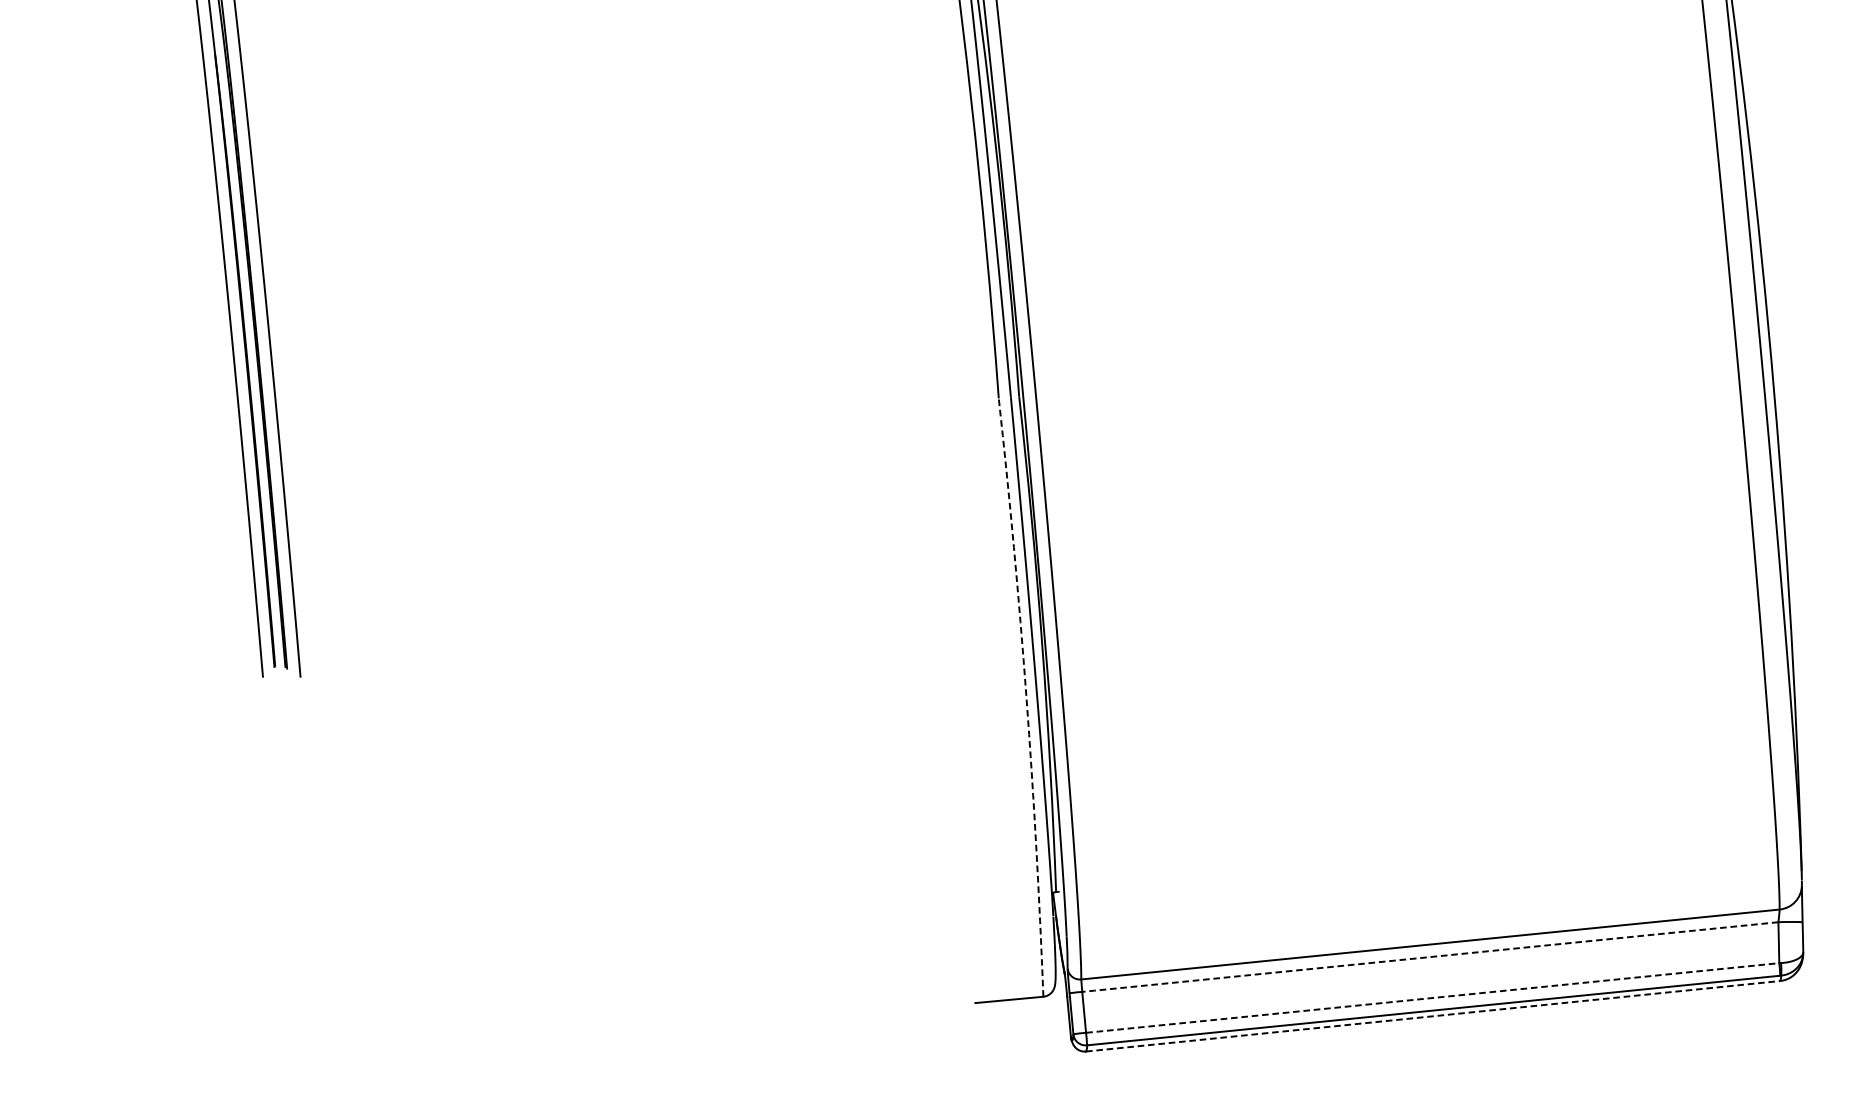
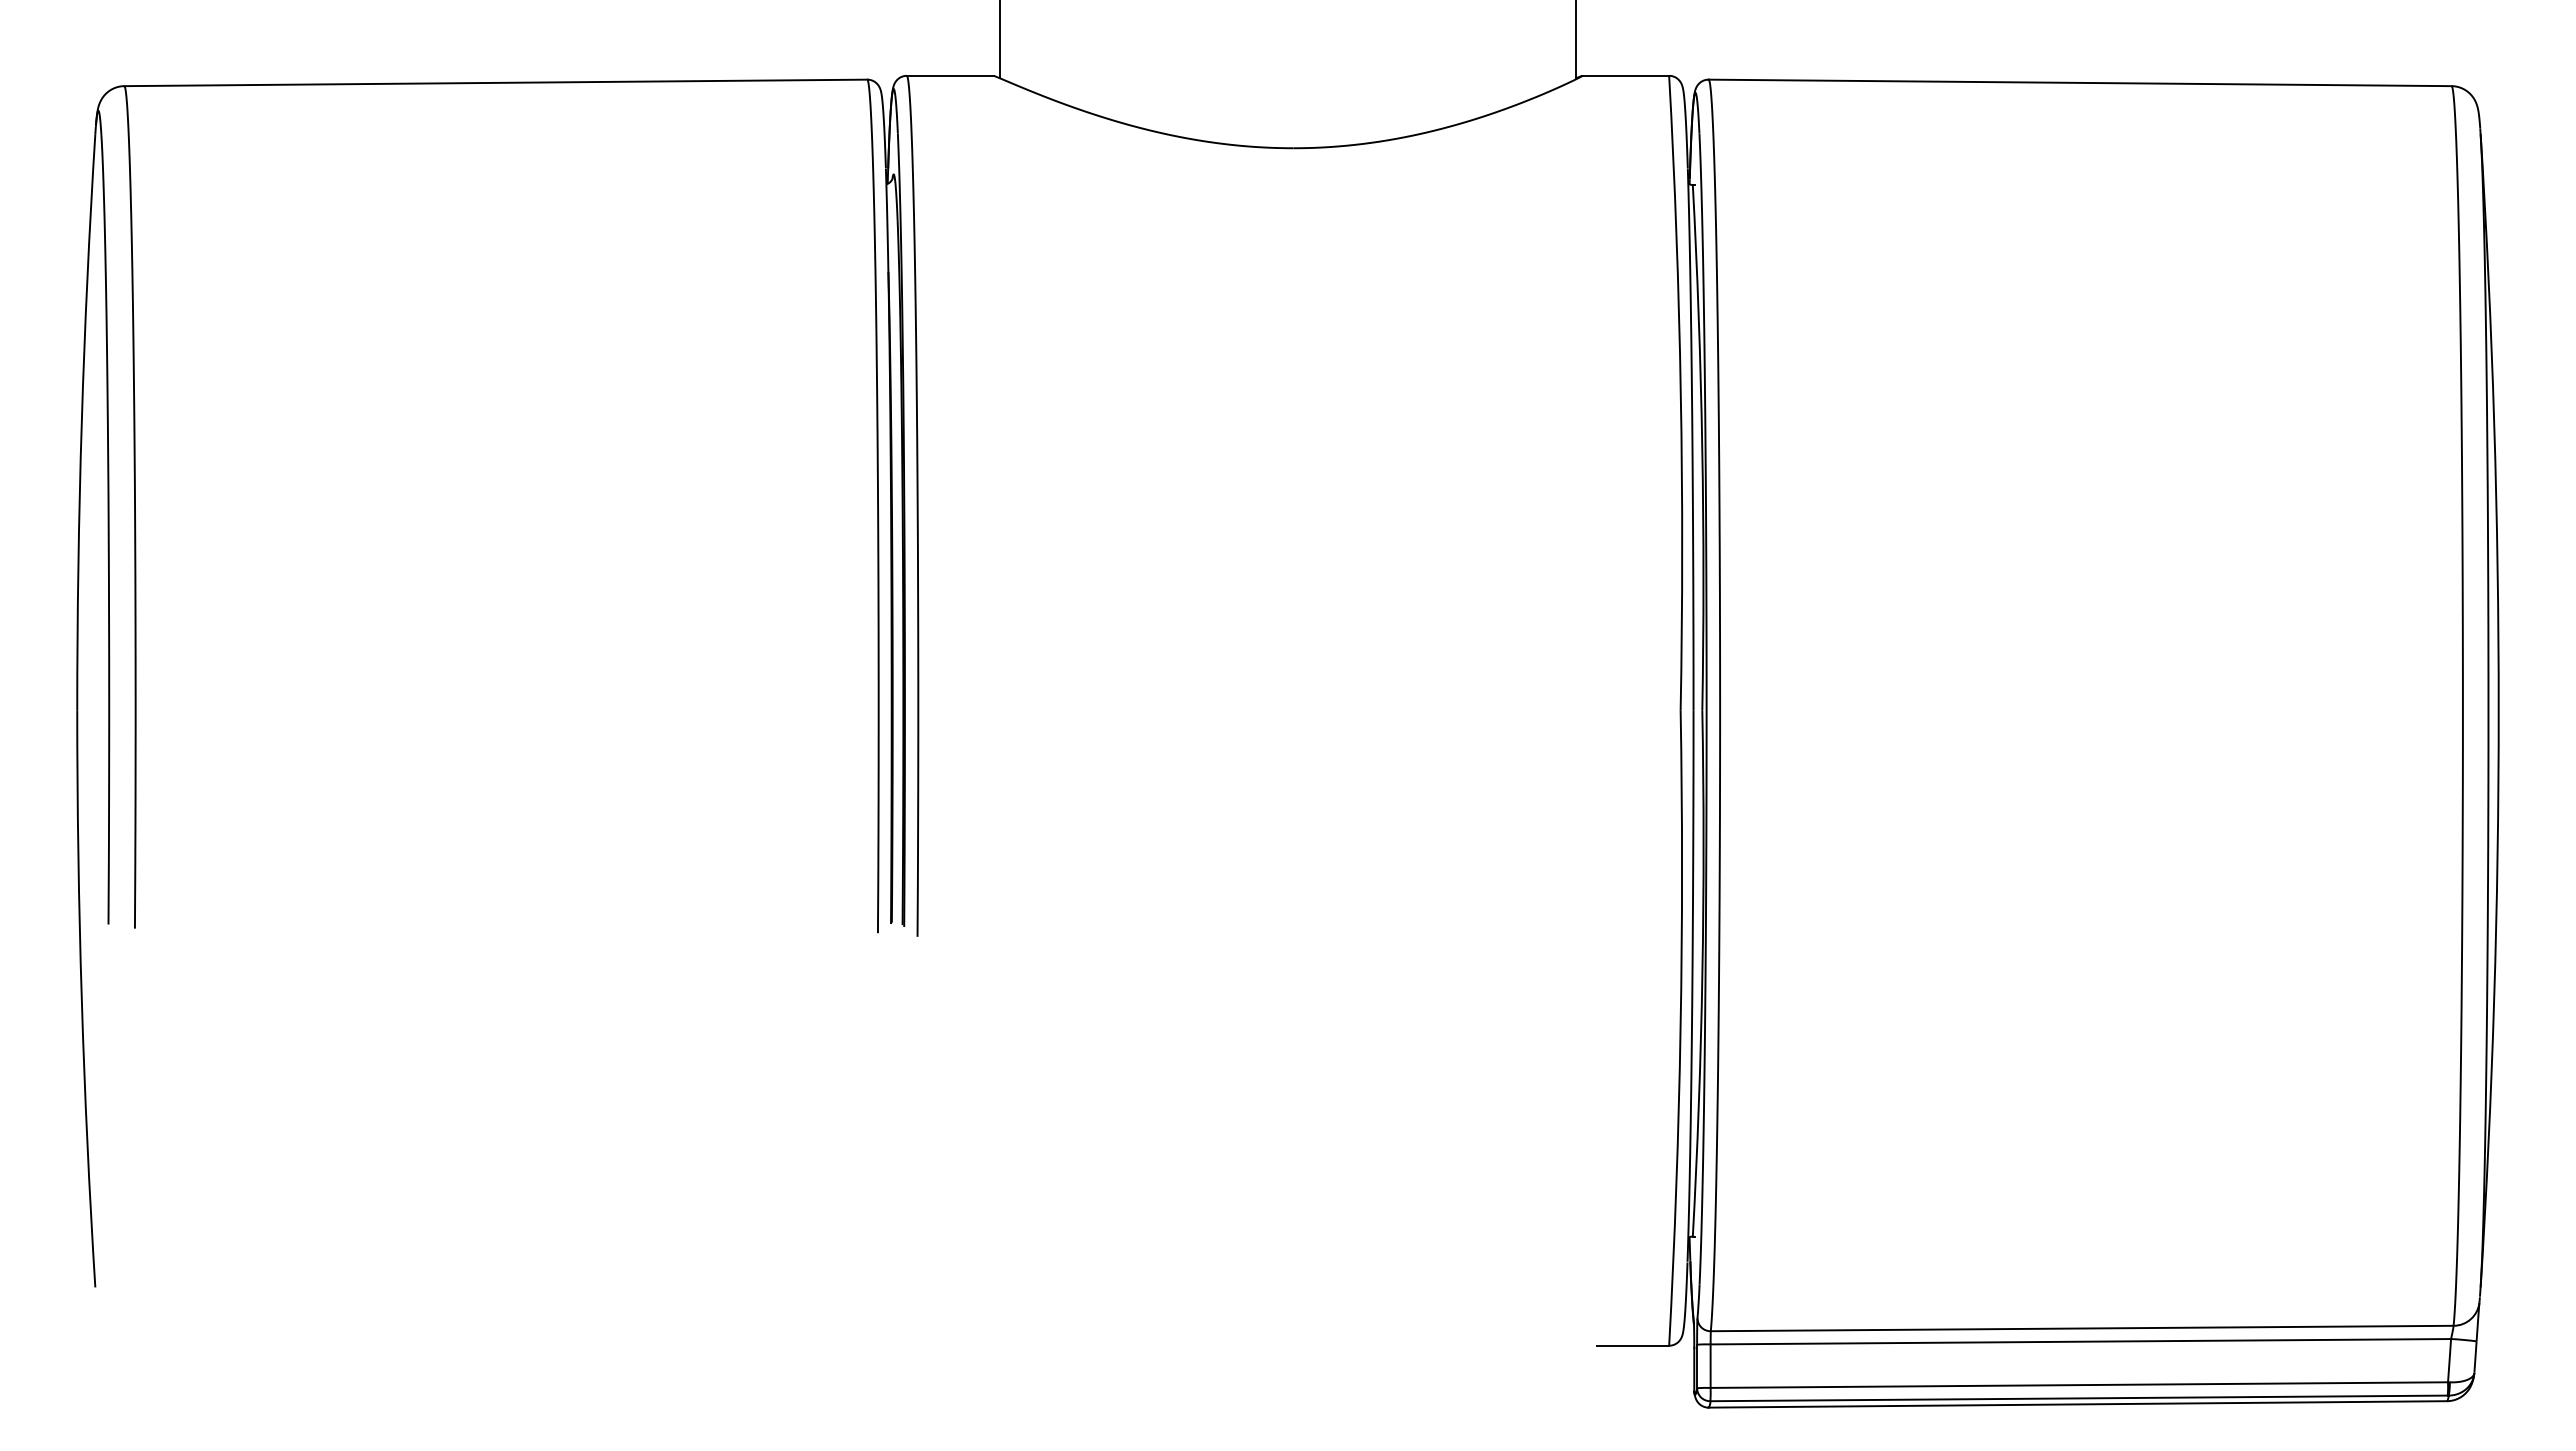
arc: (1026, 697) -> (1680, 1028), dashed -> solid
line: (1429, 956) -> (2079, 1341), dashed -> solid
line: (1432, 998) -> (2079, 1385), dashed -> solid
line: (1433, 1016) -> (2078, 1404), dashed -> solid

